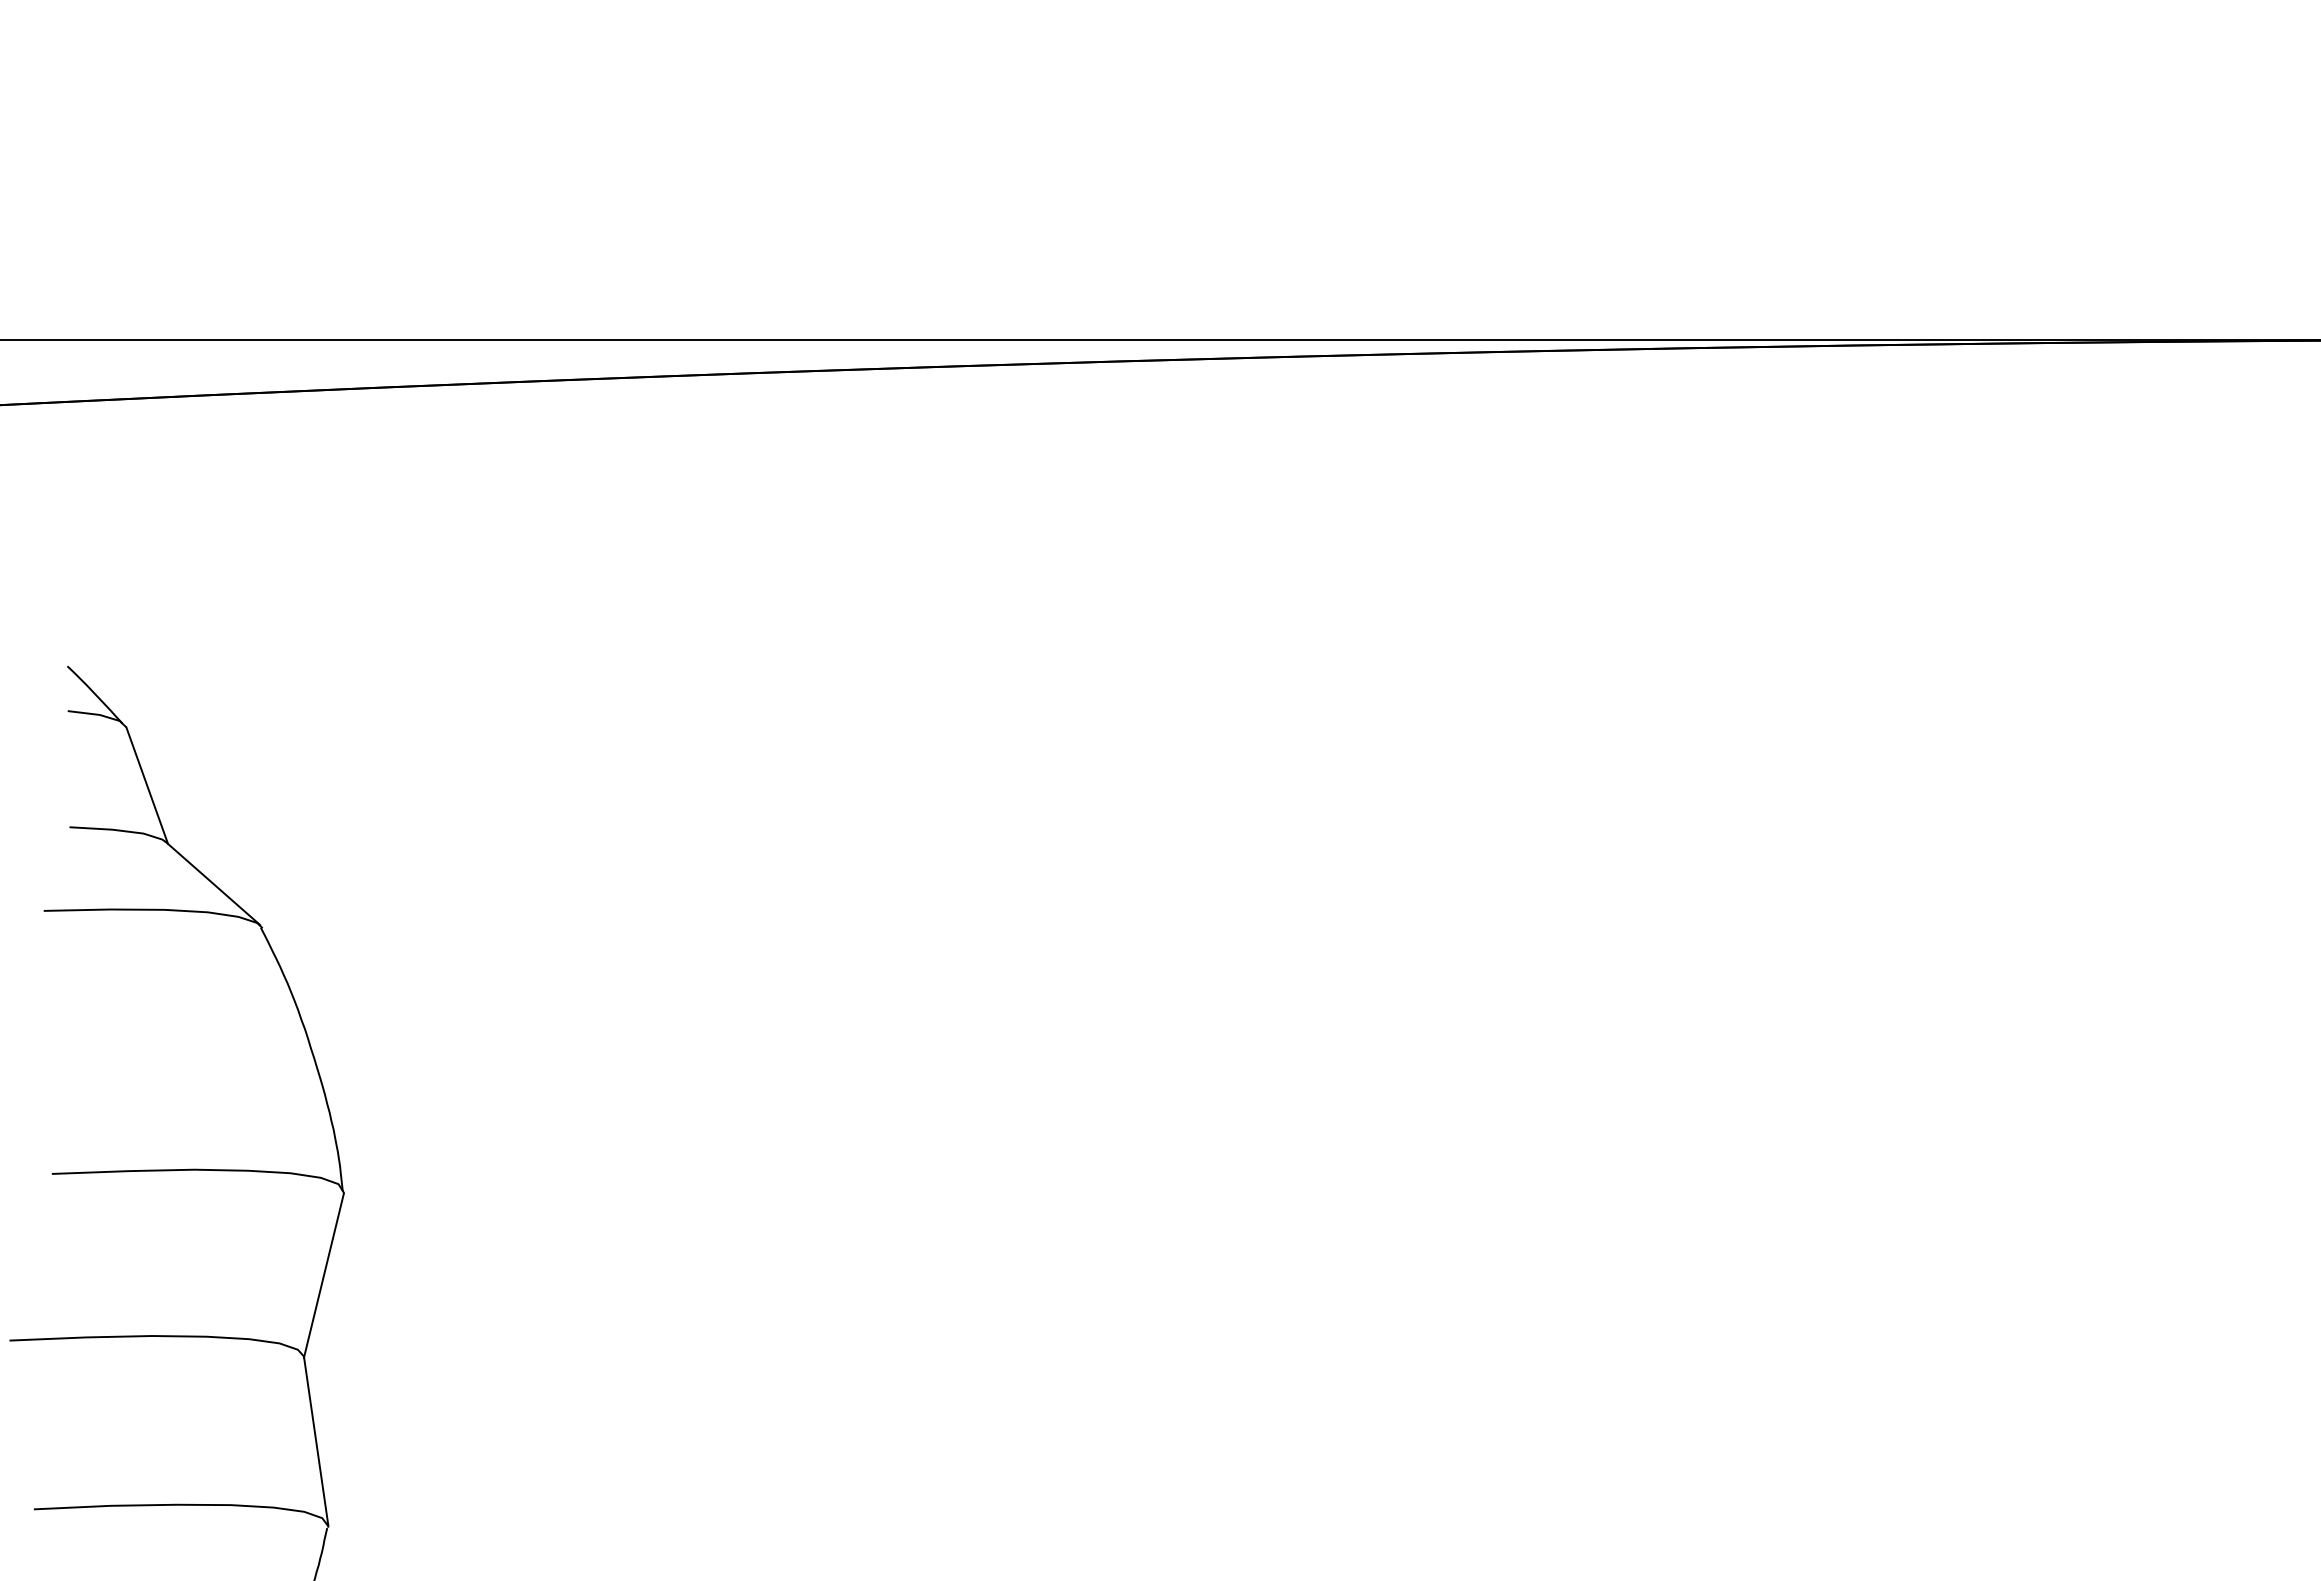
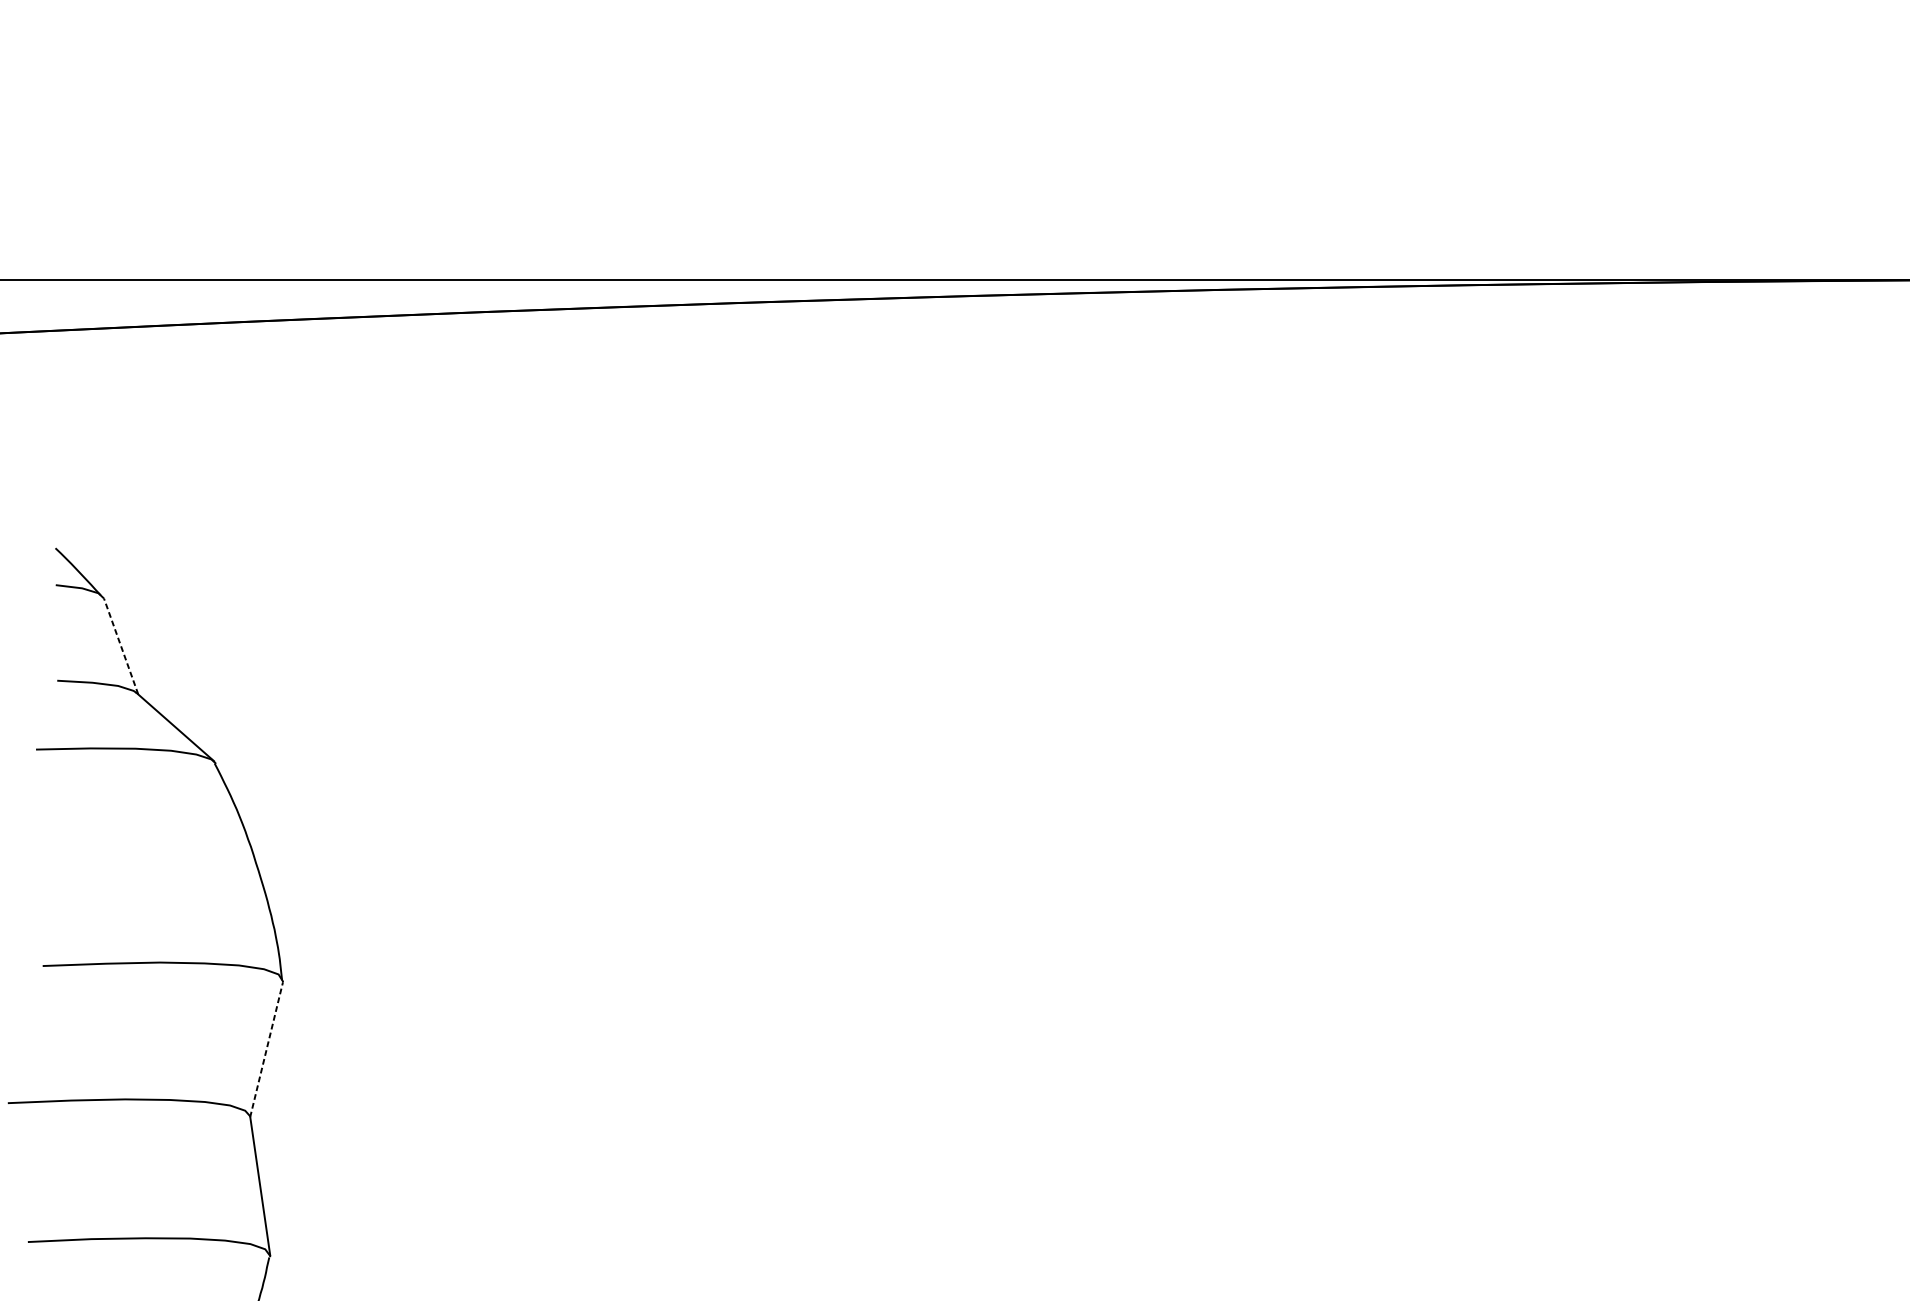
line: (147, 785) -> (121, 646), solid -> dashed
line: (324, 1275) -> (267, 1049), solid -> dashed

